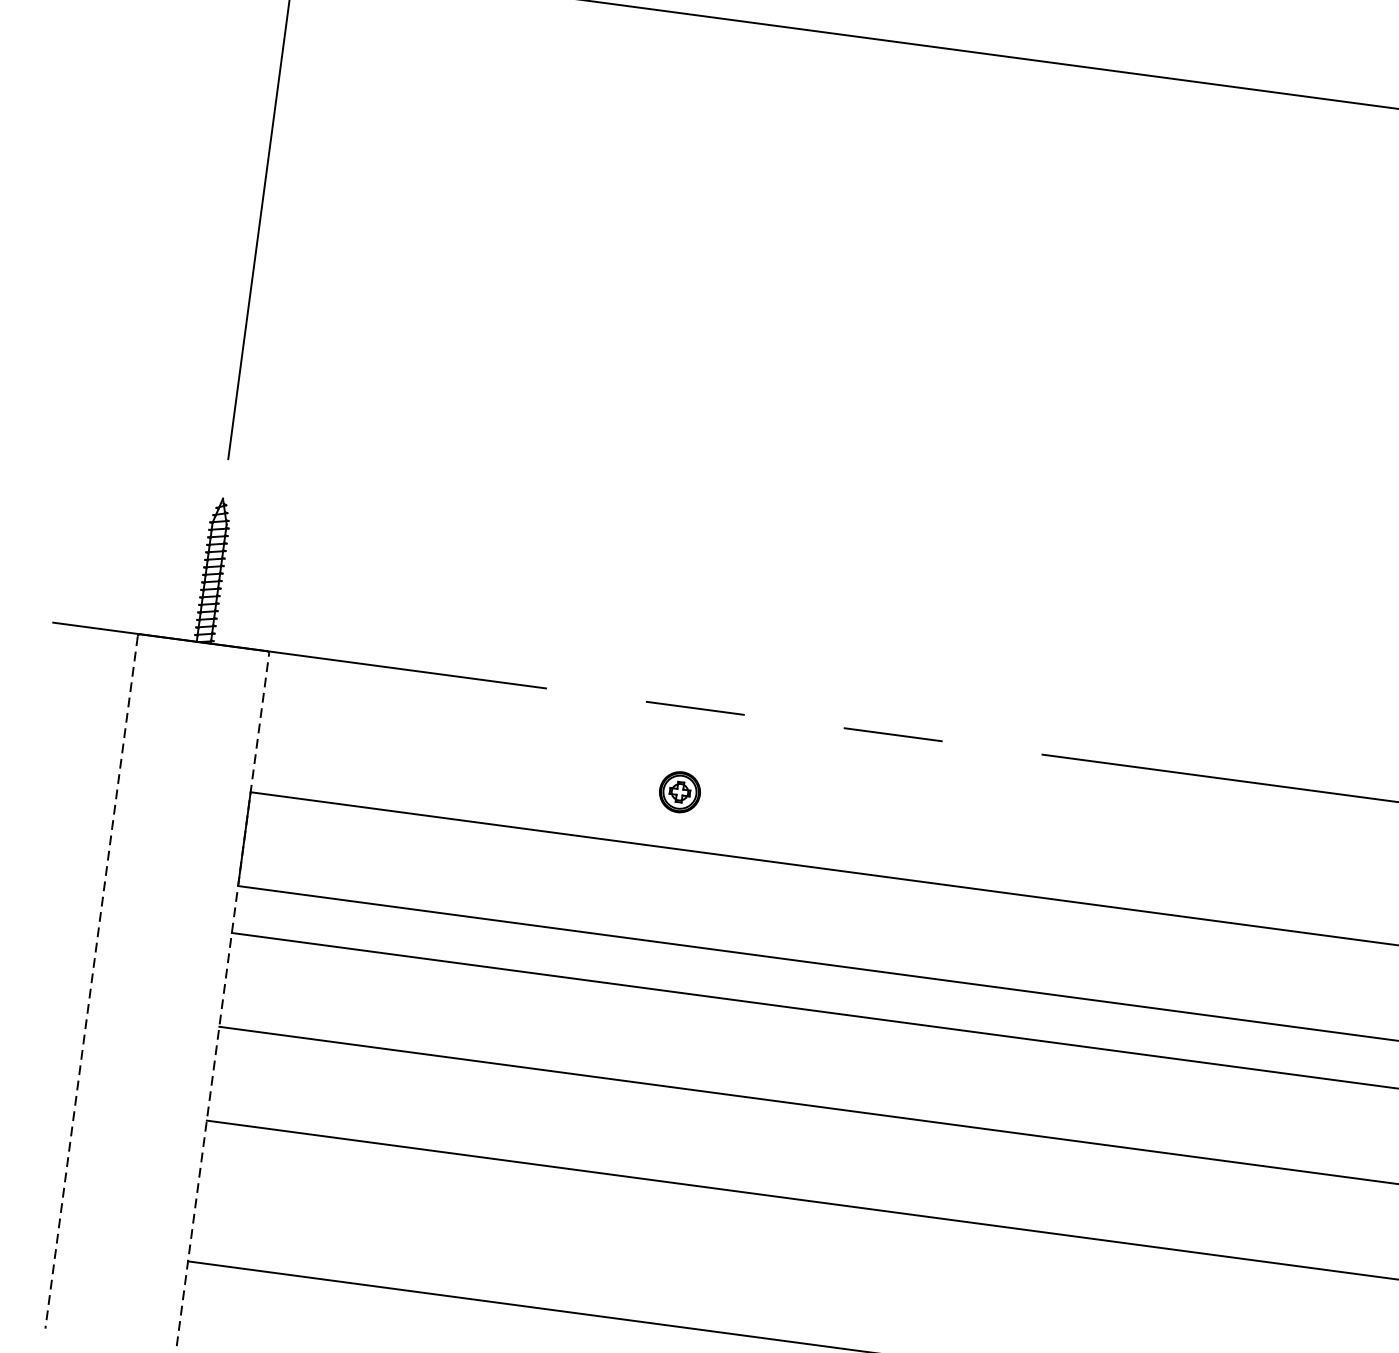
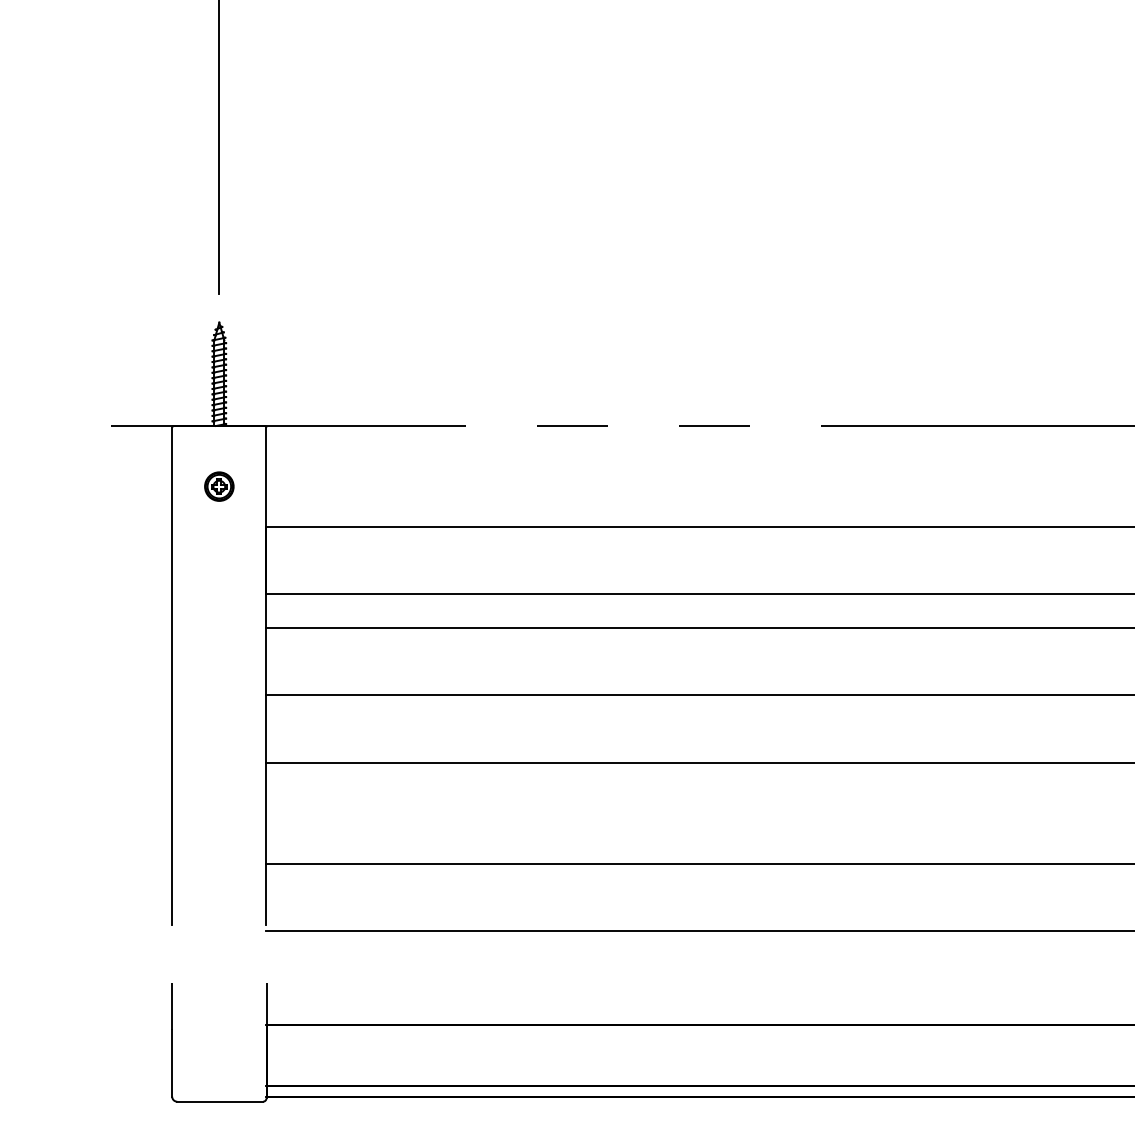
part: (680, 792) -> (219, 486), moved
line: (91, 982) -> (172, 676), dashed -> solid
line: (222, 1000) -> (266, 676), dashed -> solid

